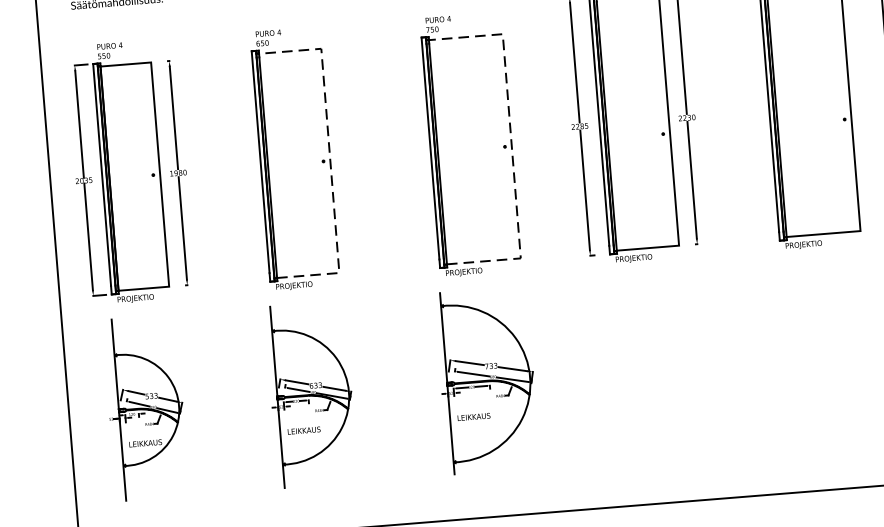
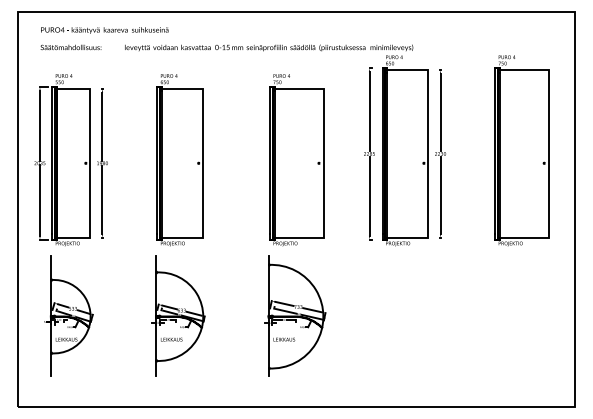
line: (511, 145) -> (323, 162), dashed -> solid
line: (330, 159) -> (203, 162), dashed -> solid

